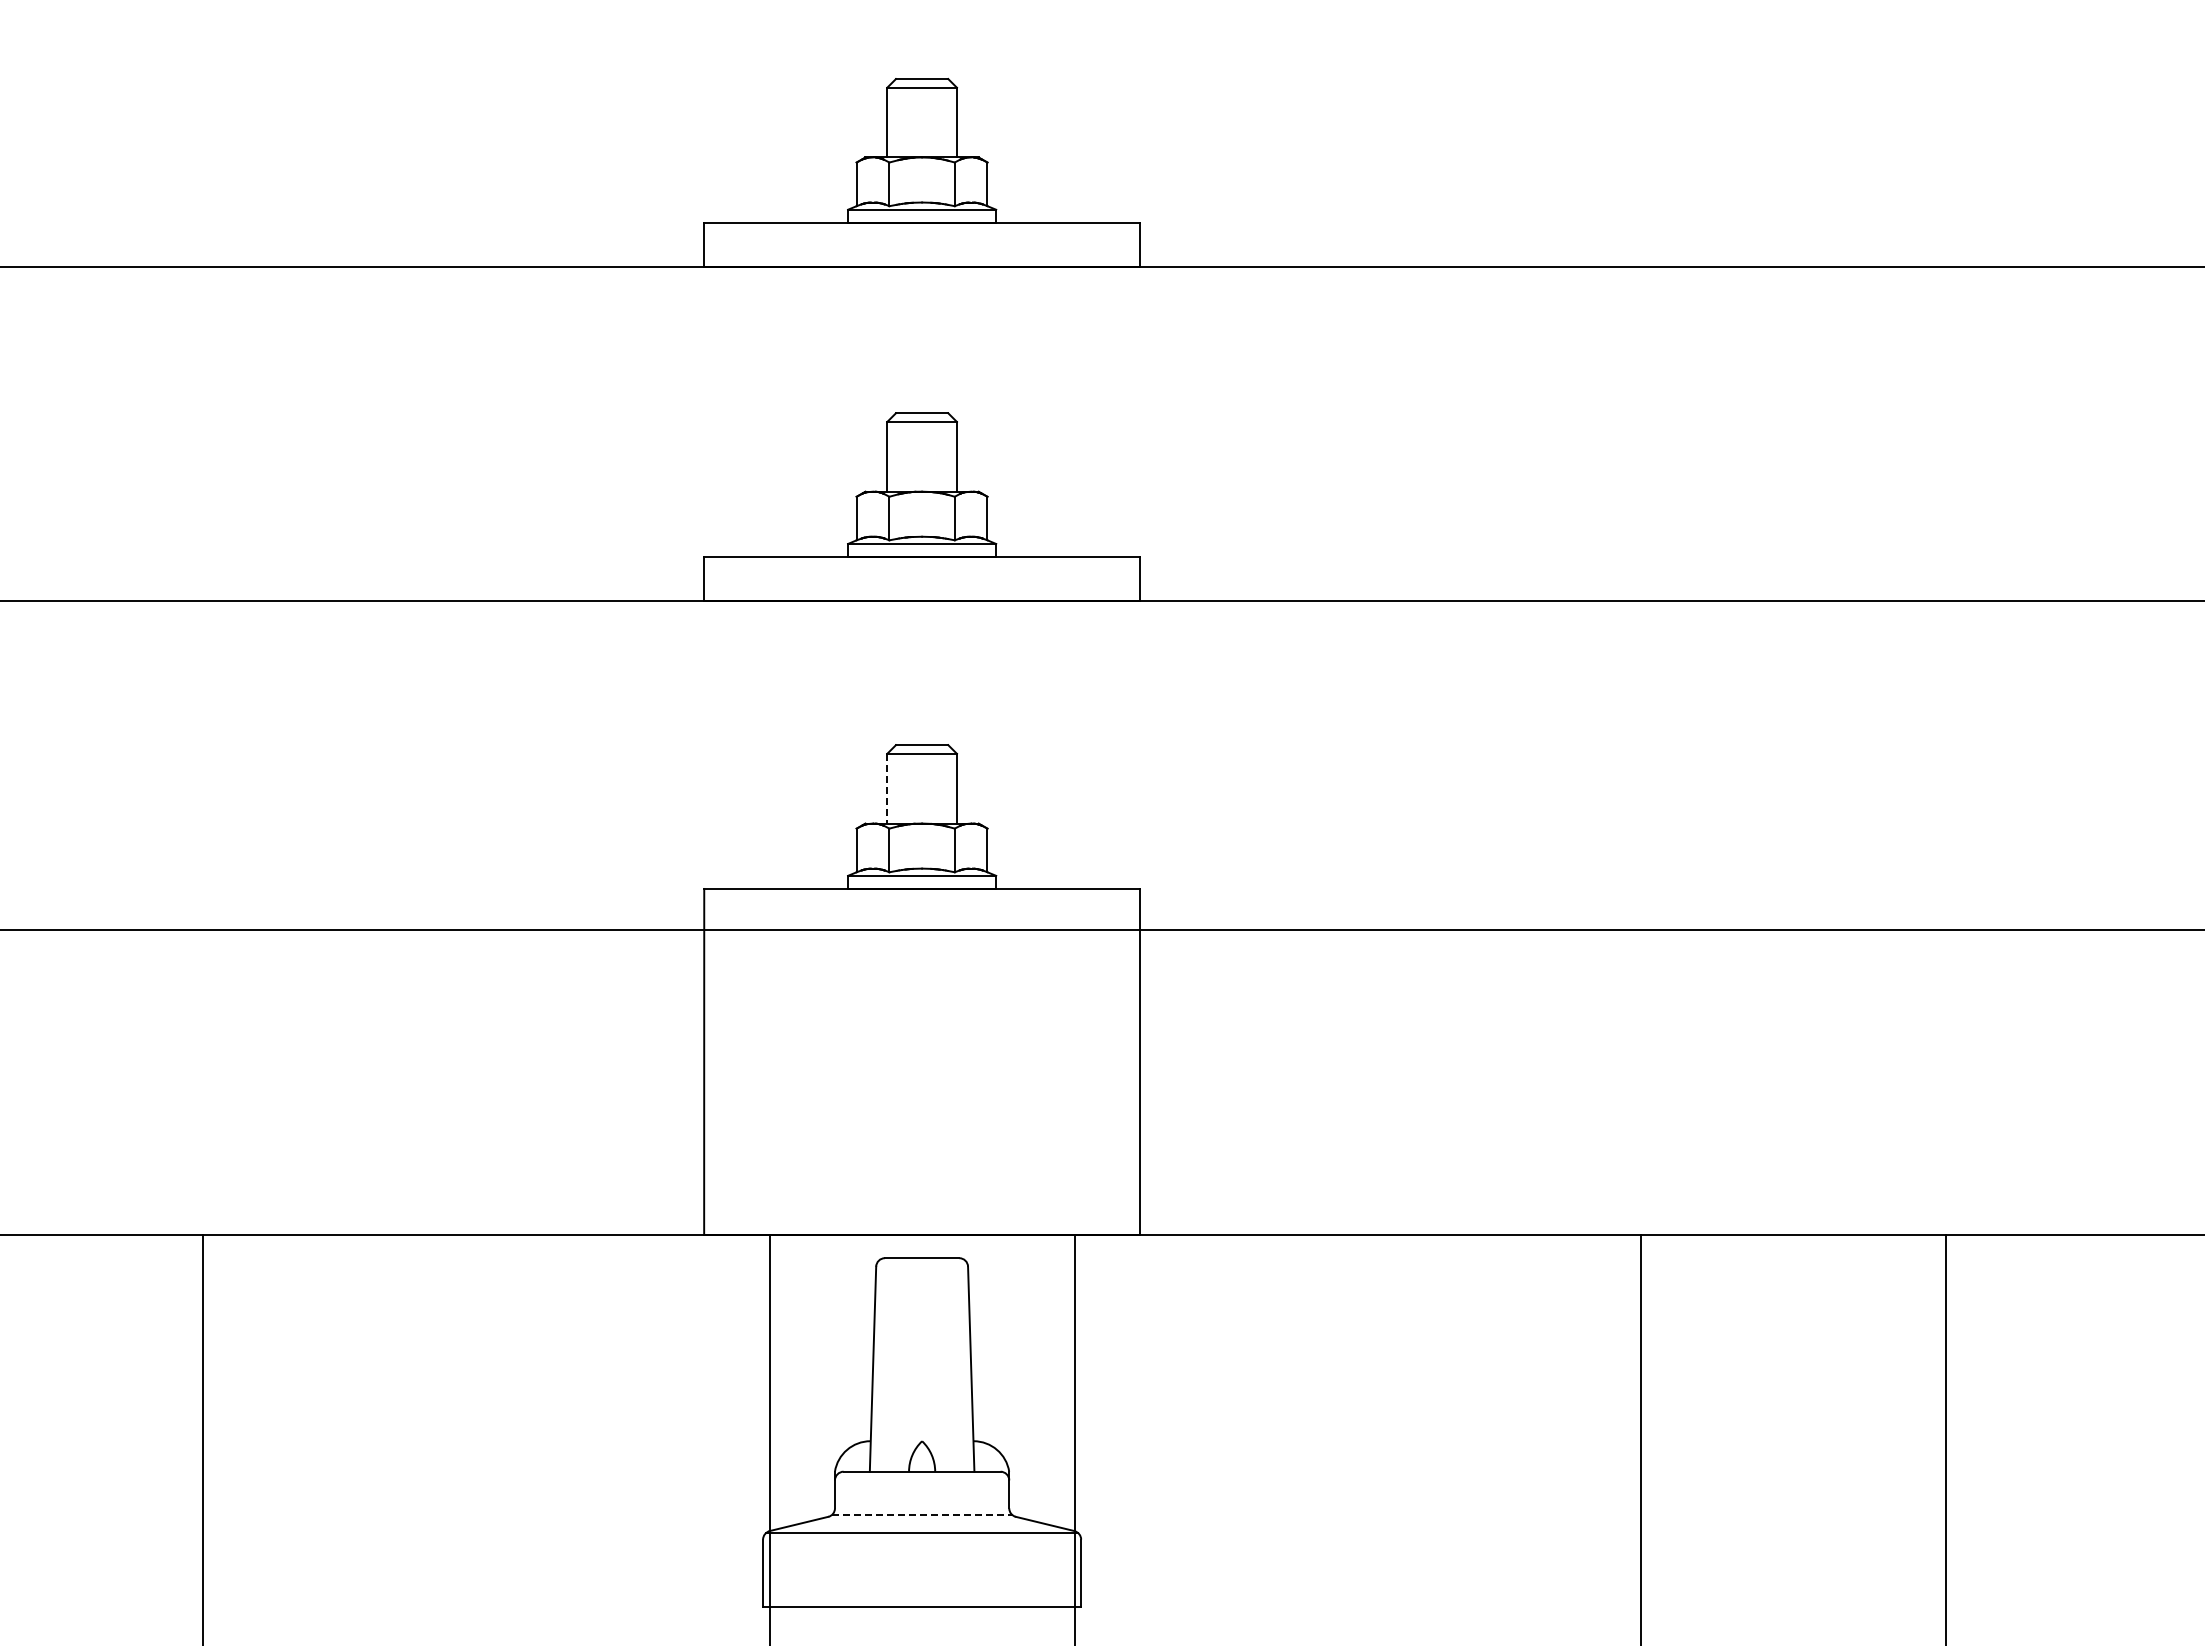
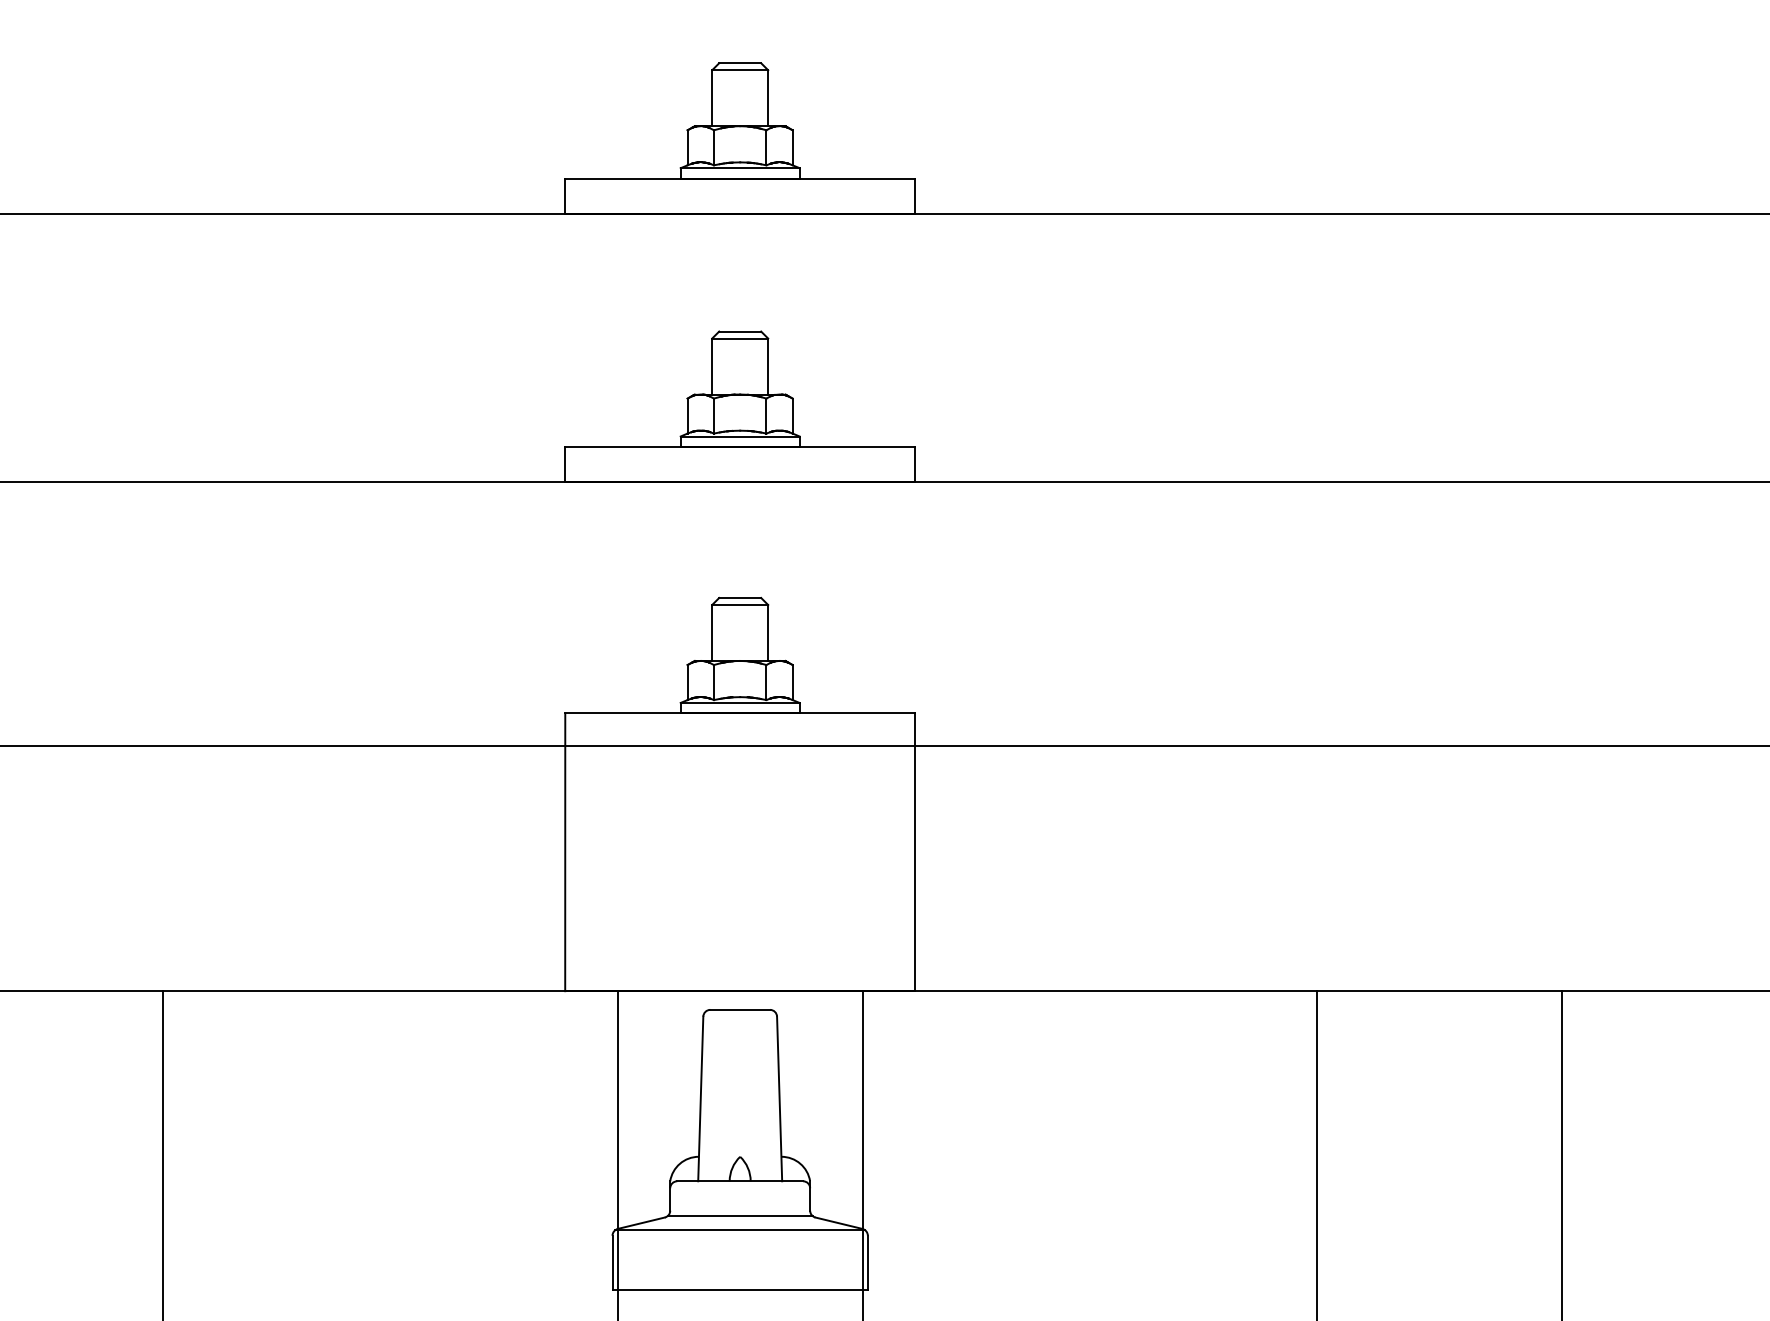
line: (887, 788) -> (712, 632), dashed -> solid
line: (922, 1515) -> (740, 1216), dashed -> solid

